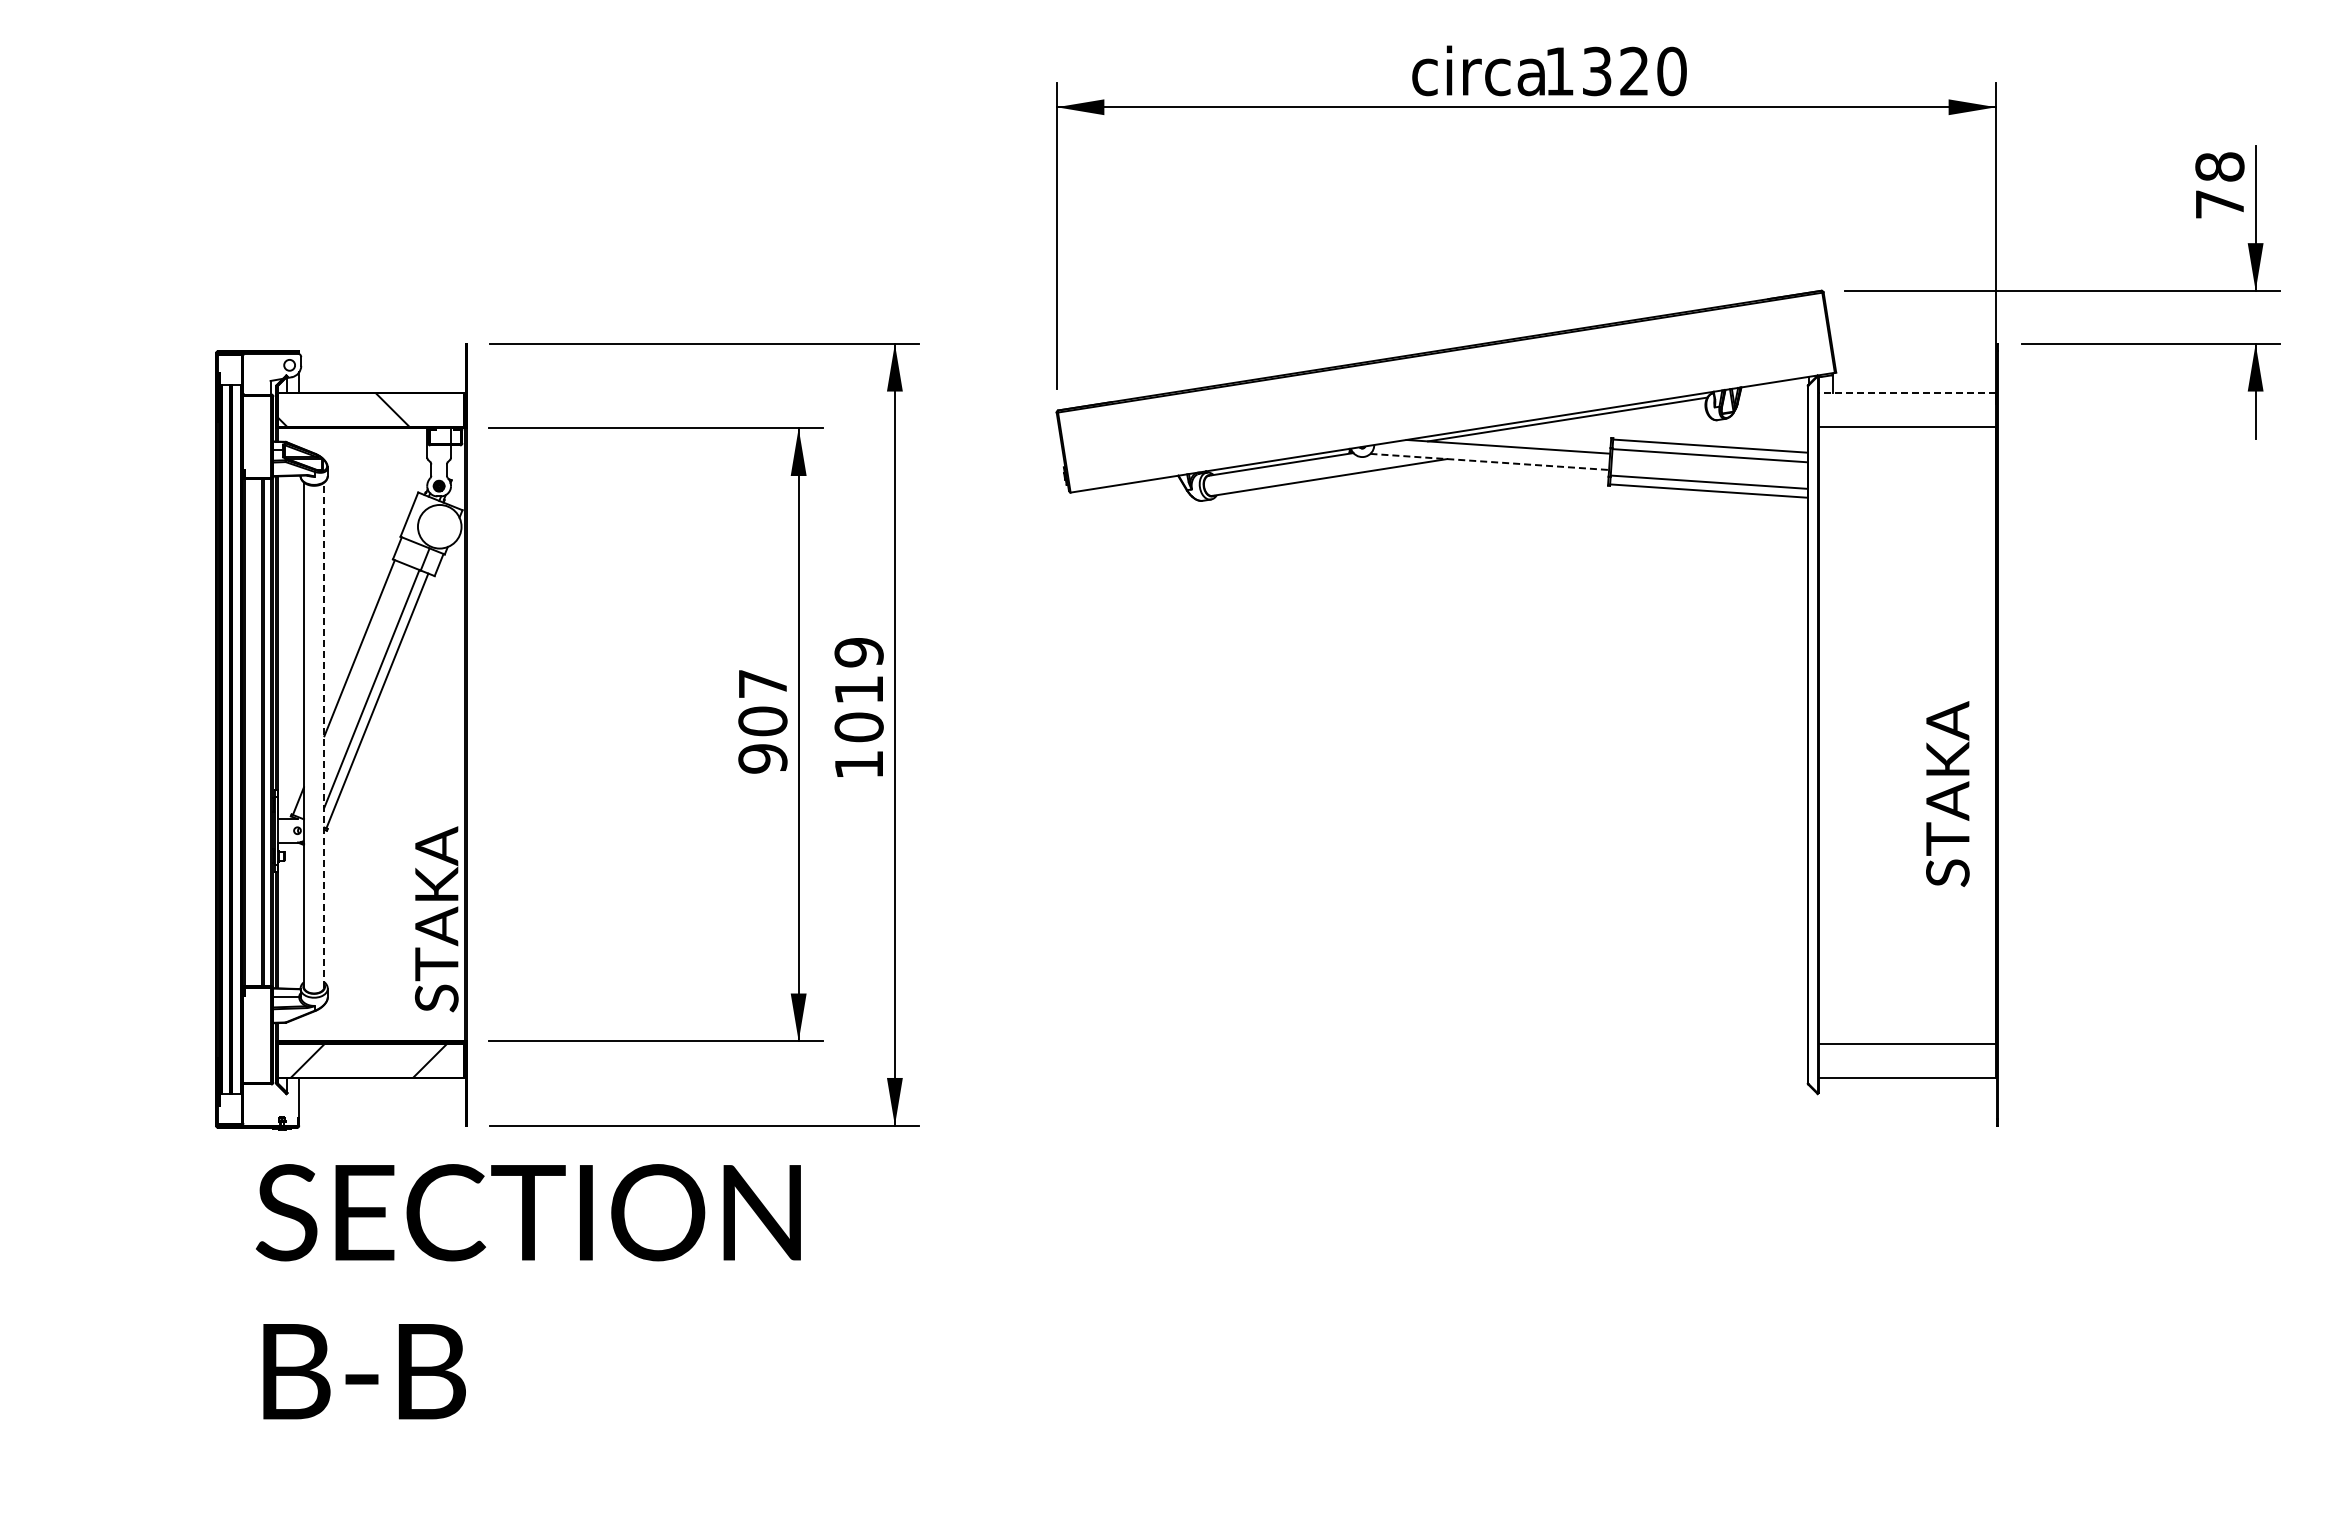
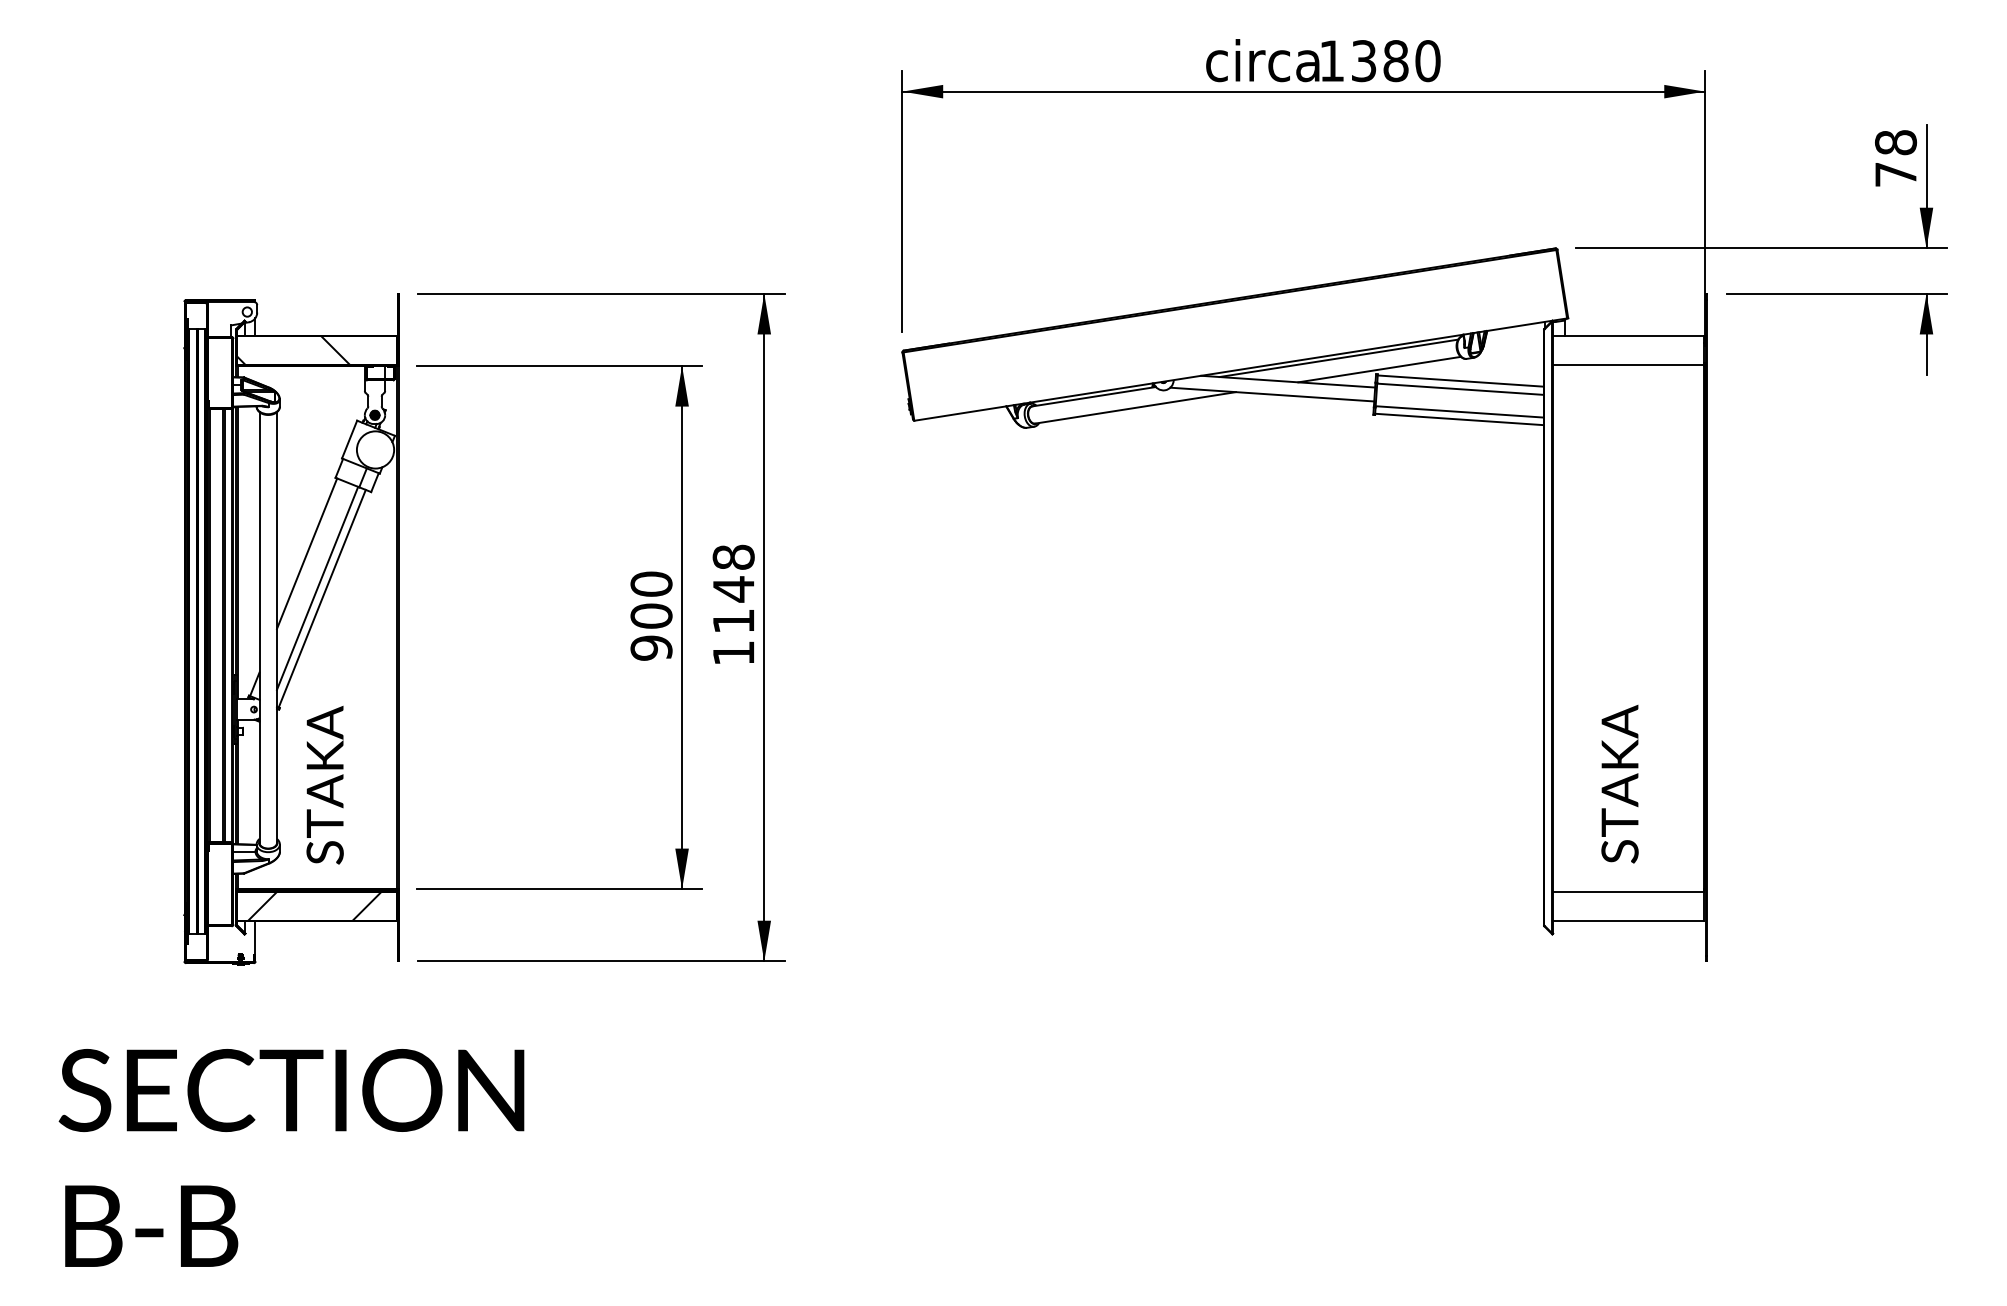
text: (1634, 71) -> (1395, 61), 1320 -> 1380
line: (1906, 392) -> (1628, 335), dashed -> solid
line: (1615, 432) -> (1379, 369), added
line: (1489, 461) -> (1272, 394), dashed -> solid
text: (762, 683) -> (651, 583), 907 -> 900
text: (858, 689) -> (733, 588), 1019 -> 1148
line: (324, 734) -> (277, 627), dashed -> solid
text: (1947, 793) -> (1619, 783), moved
text: (436, 919) -> (324, 785), moved
text: (528, 1291) -> (291, 1157), moved

